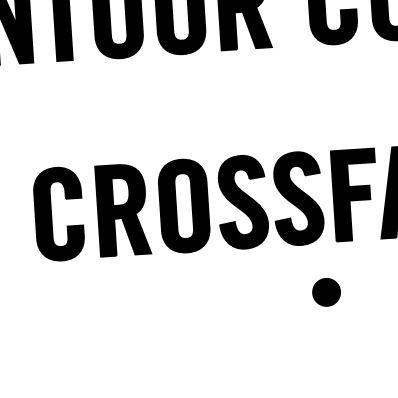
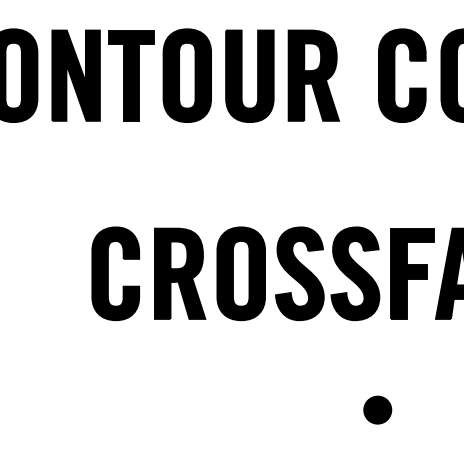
part: (326, 291) -> (377, 409), moved

